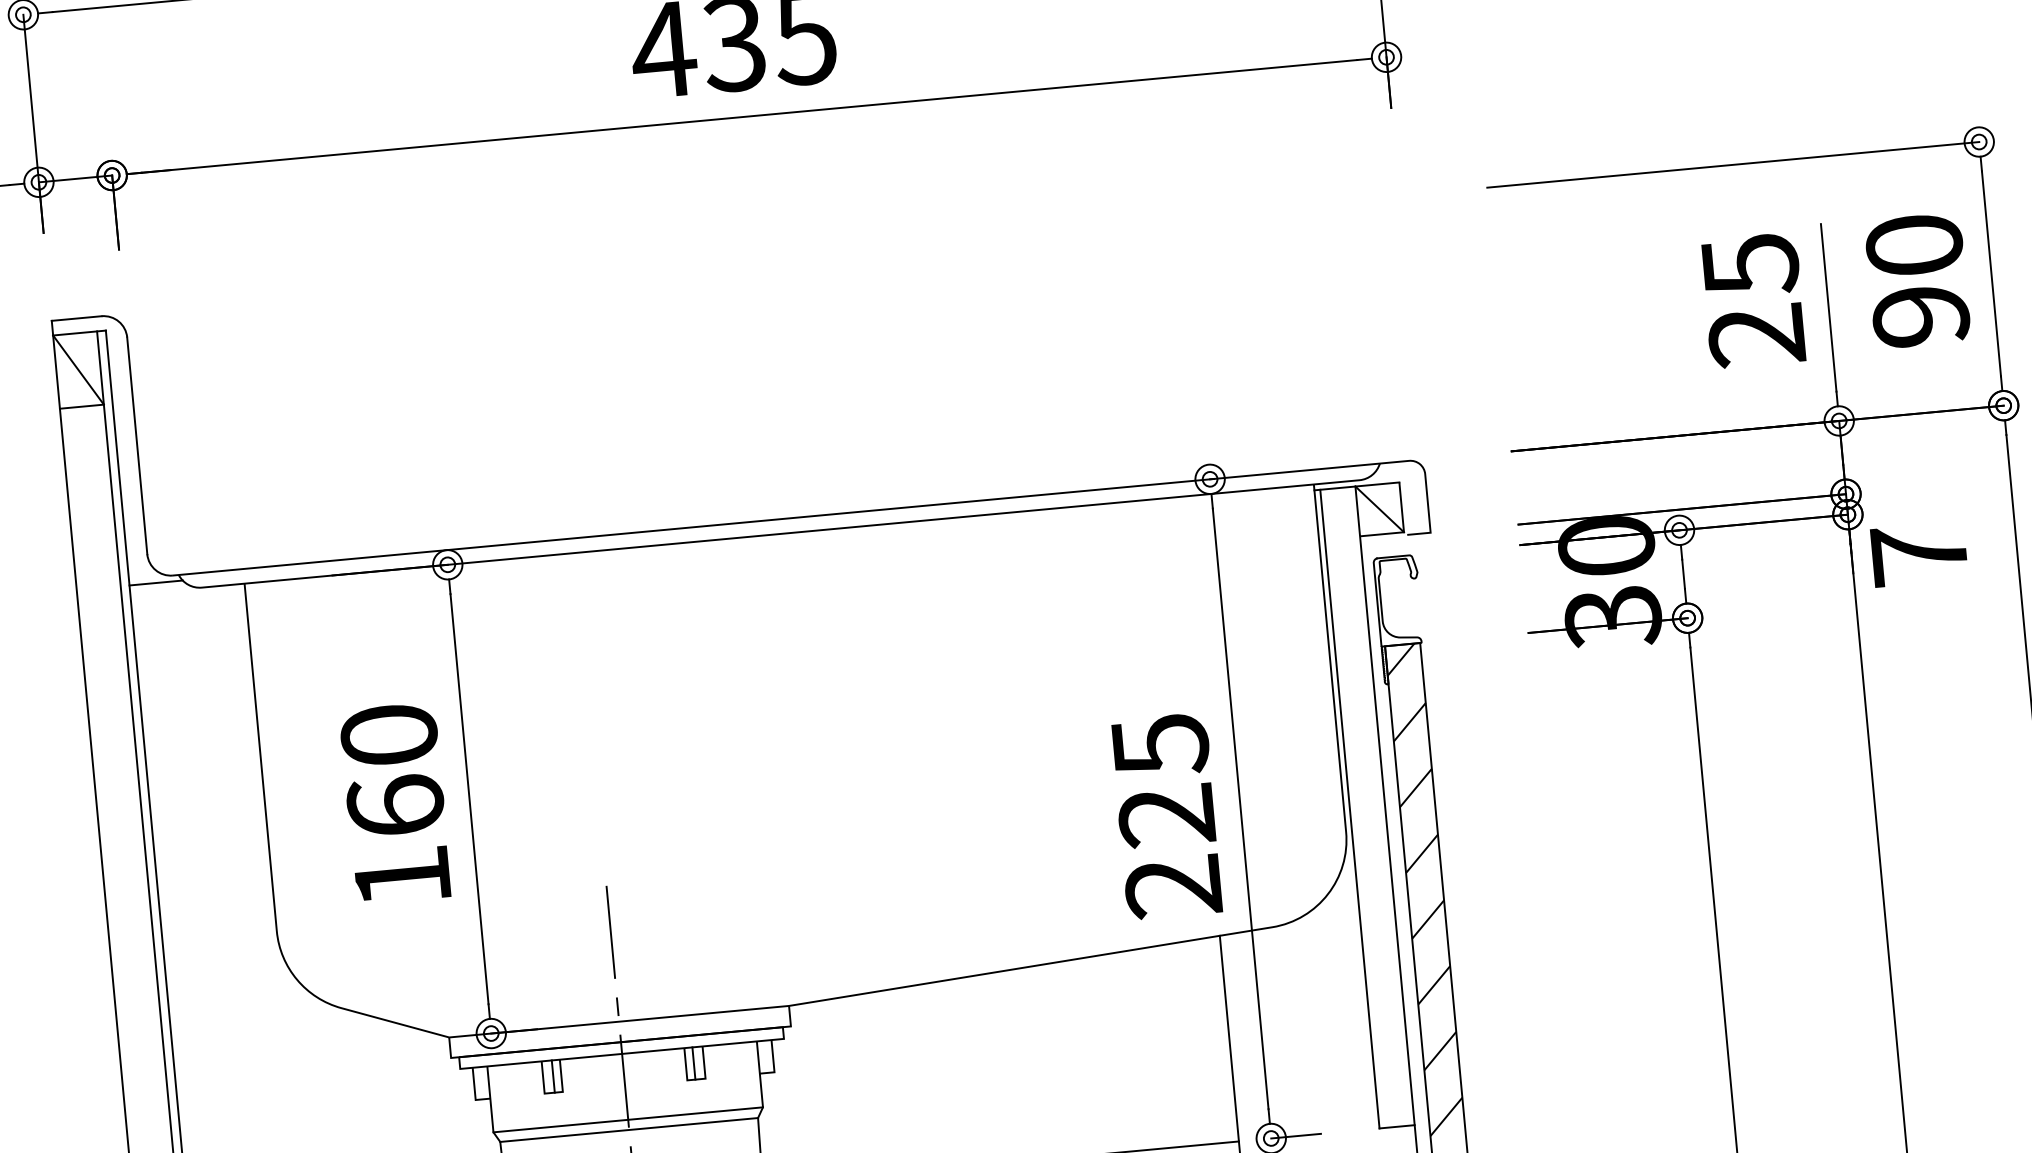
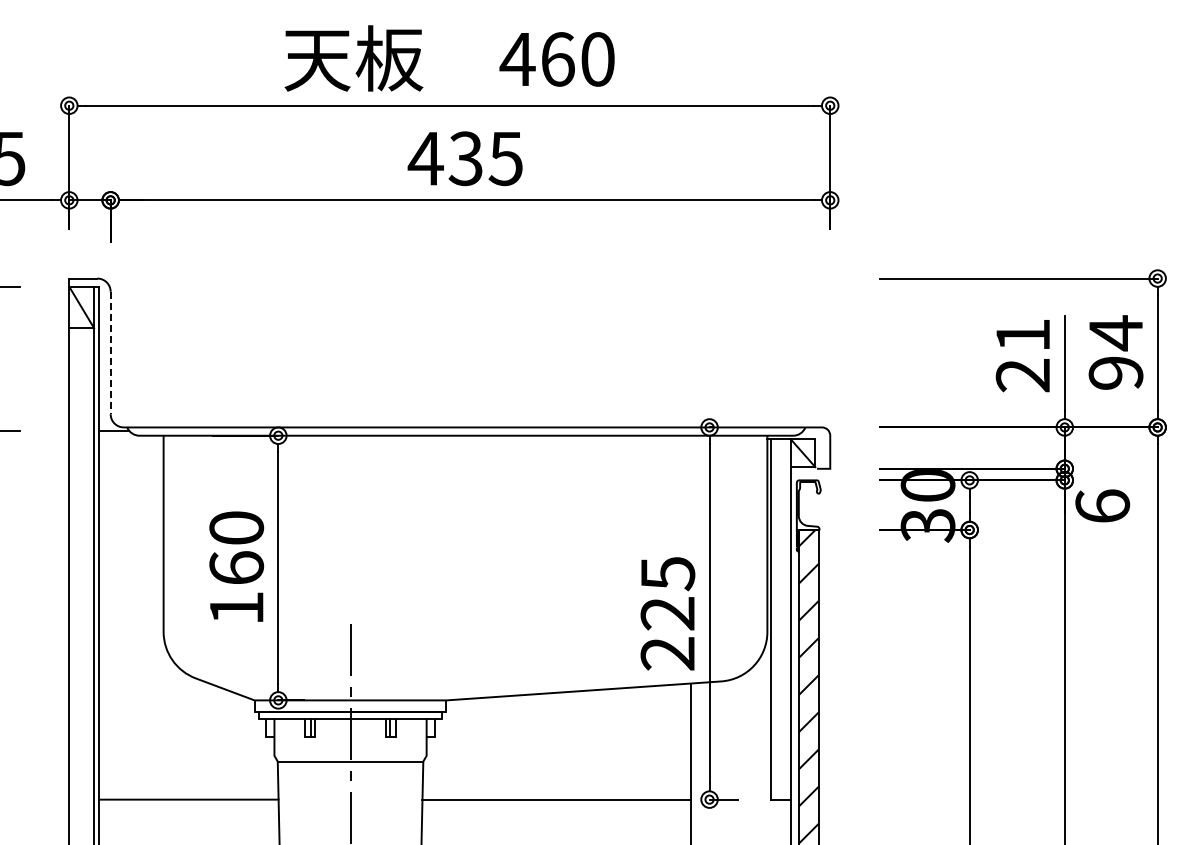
text: (1913, 246) -> (1115, 333), 90 -> 94
text: (1751, 266) -> (1023, 336), 25 -> 21
line: (137, 446) -> (110, 353), solid -> dashed
text: (1918, 552) -> (1102, 505), 7 -> 6
line: (628, 1119) -> (350, 755), removed

